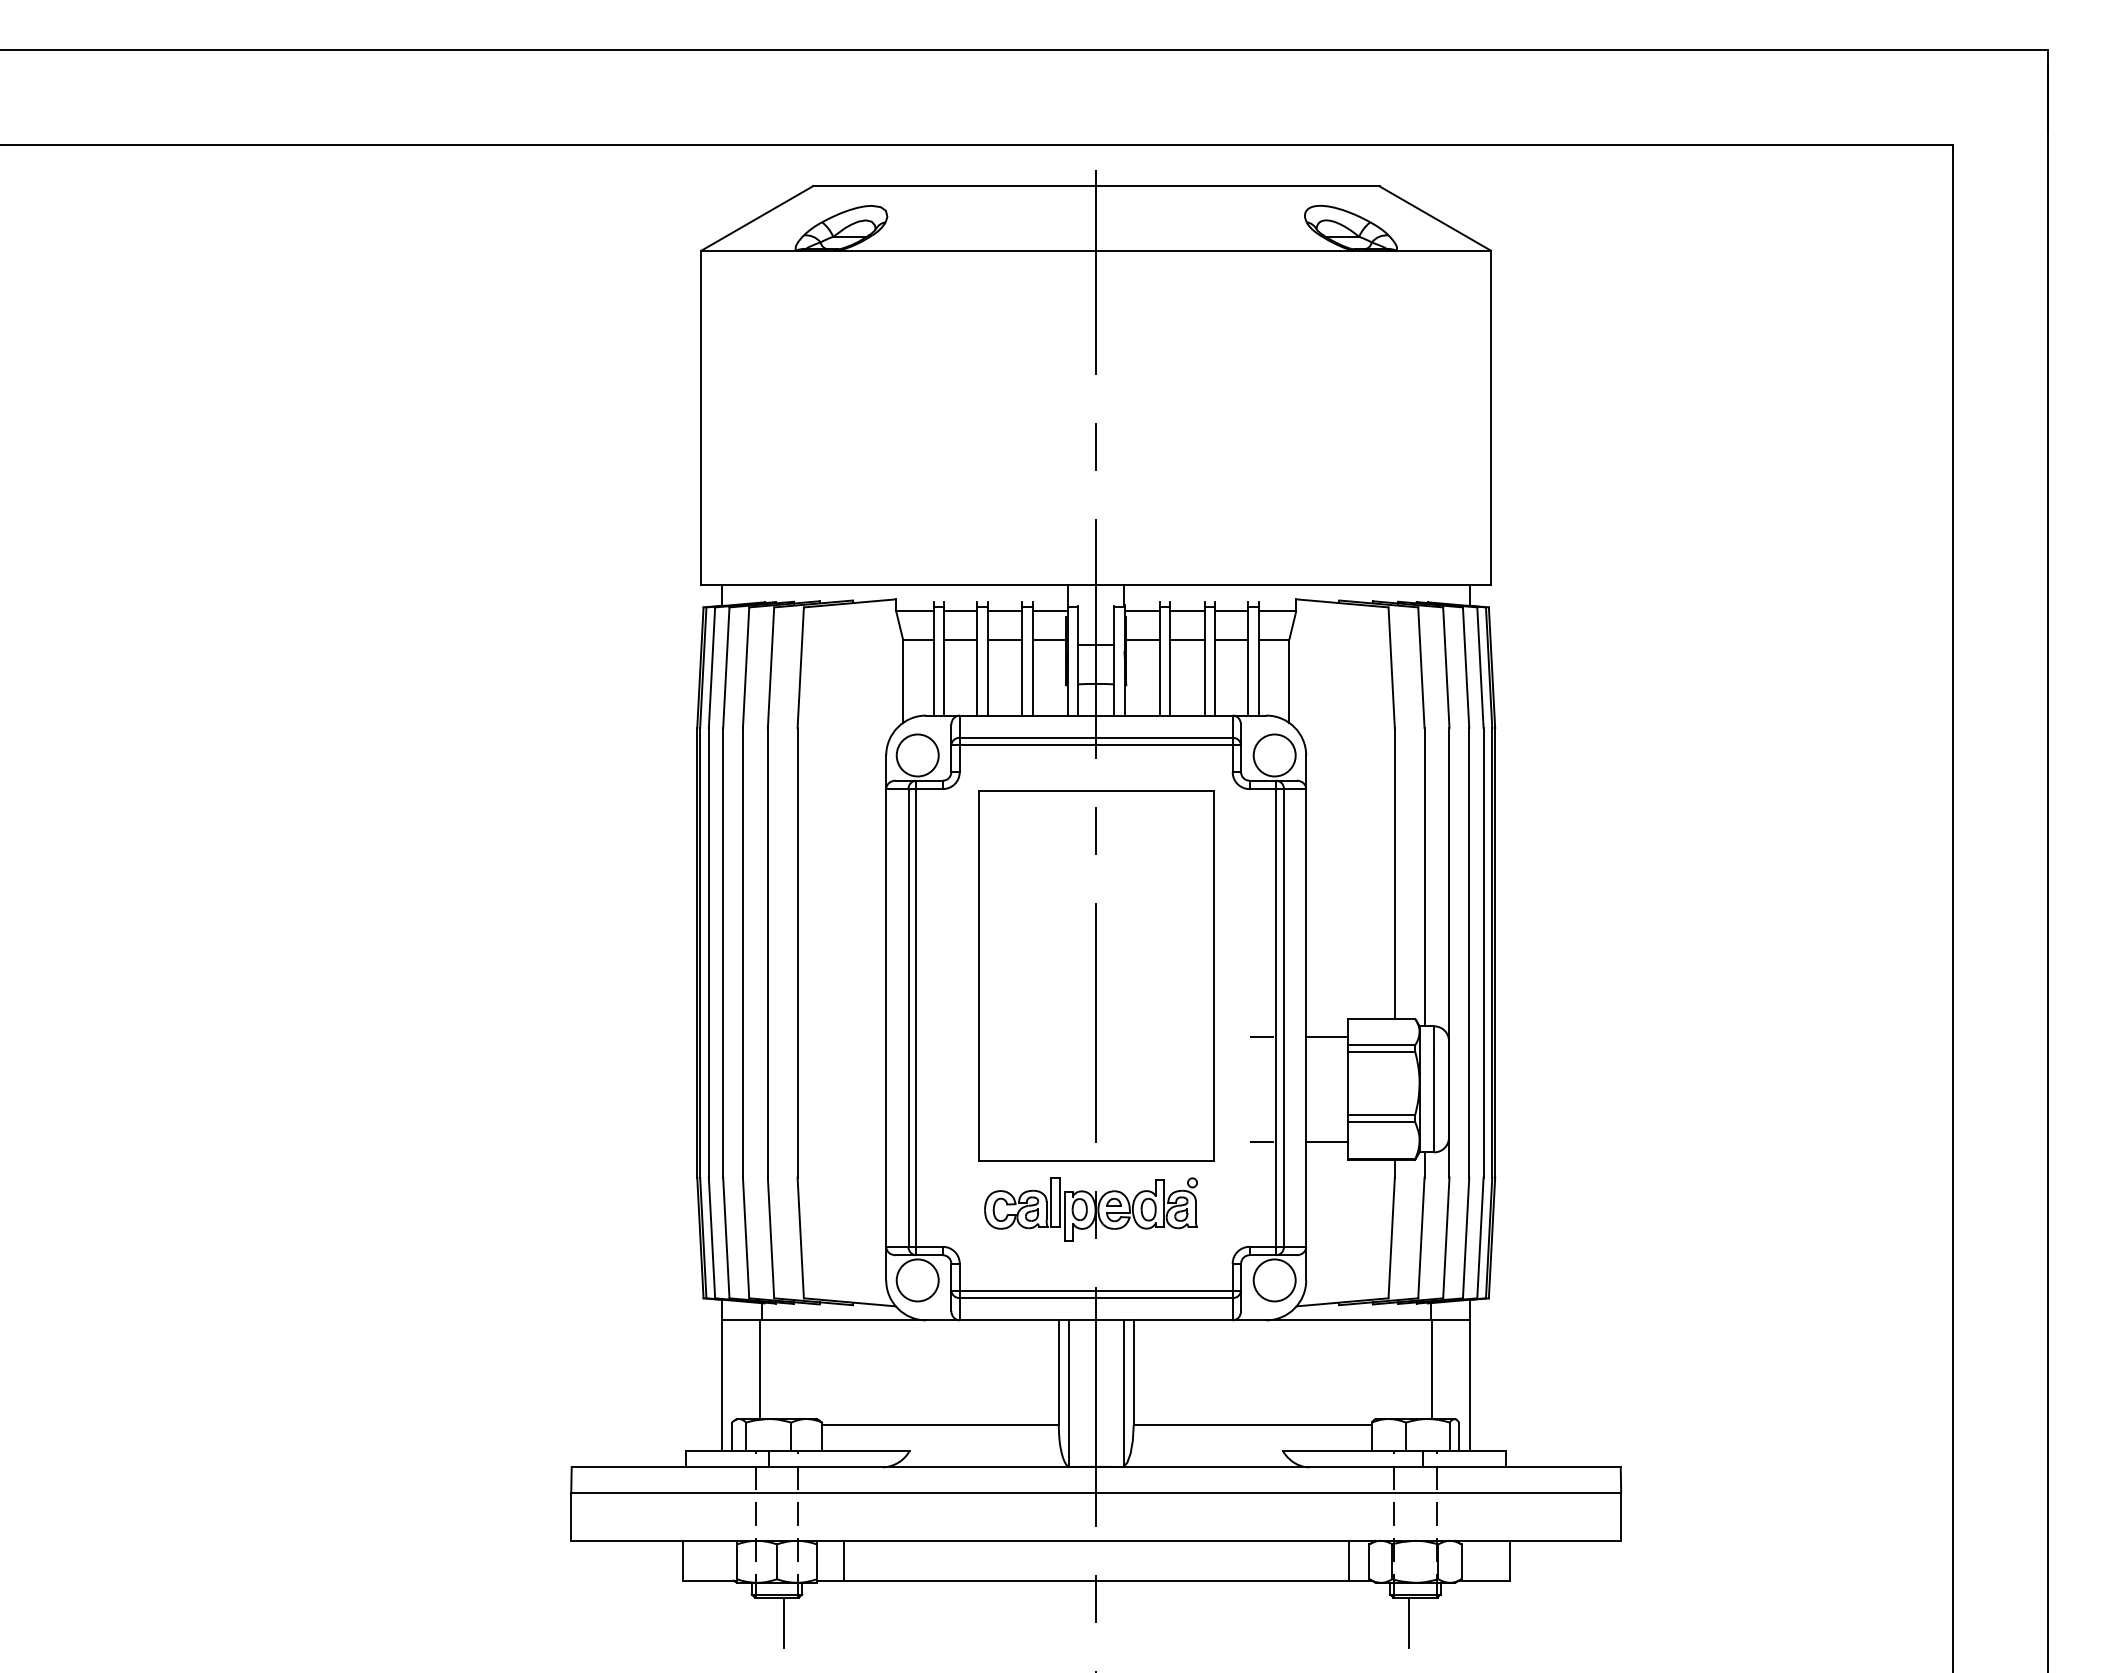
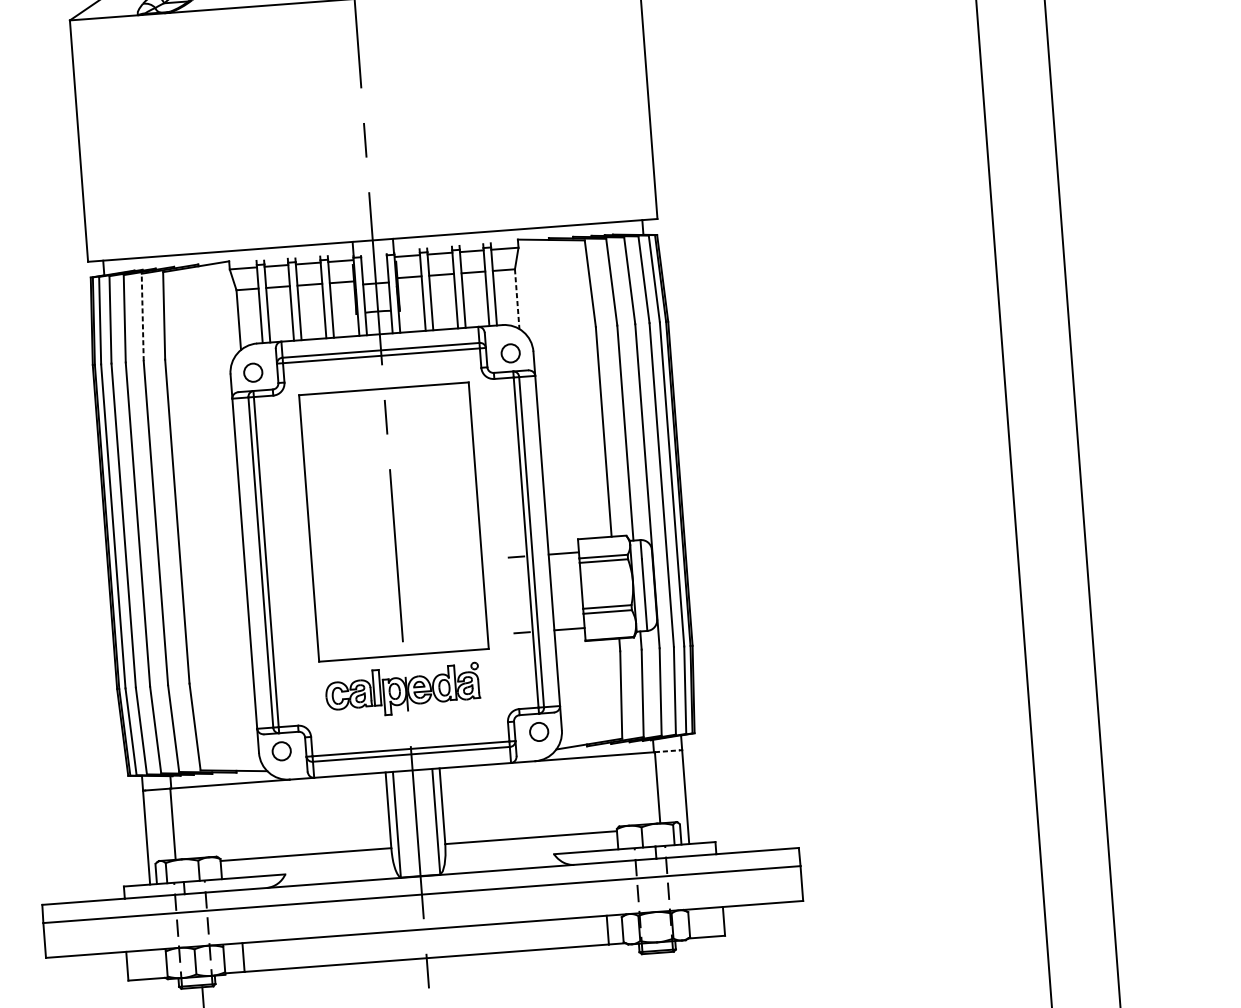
line: (771, 667) -> (143, 317), solid -> dashed
line: (1289, 681) -> (517, 299), solid -> dashed
circle: (917, 755) -> (253, 372), size x0.6
circle: (1274, 755) -> (510, 353), size x0.6
circle: (917, 1280) -> (281, 751), size x0.6
circle: (1274, 1280) -> (539, 732), size x0.6
line: (1450, 1320) -> (668, 751), solid -> dashed
line: (1408, 1622) -> (654, 971), removed

